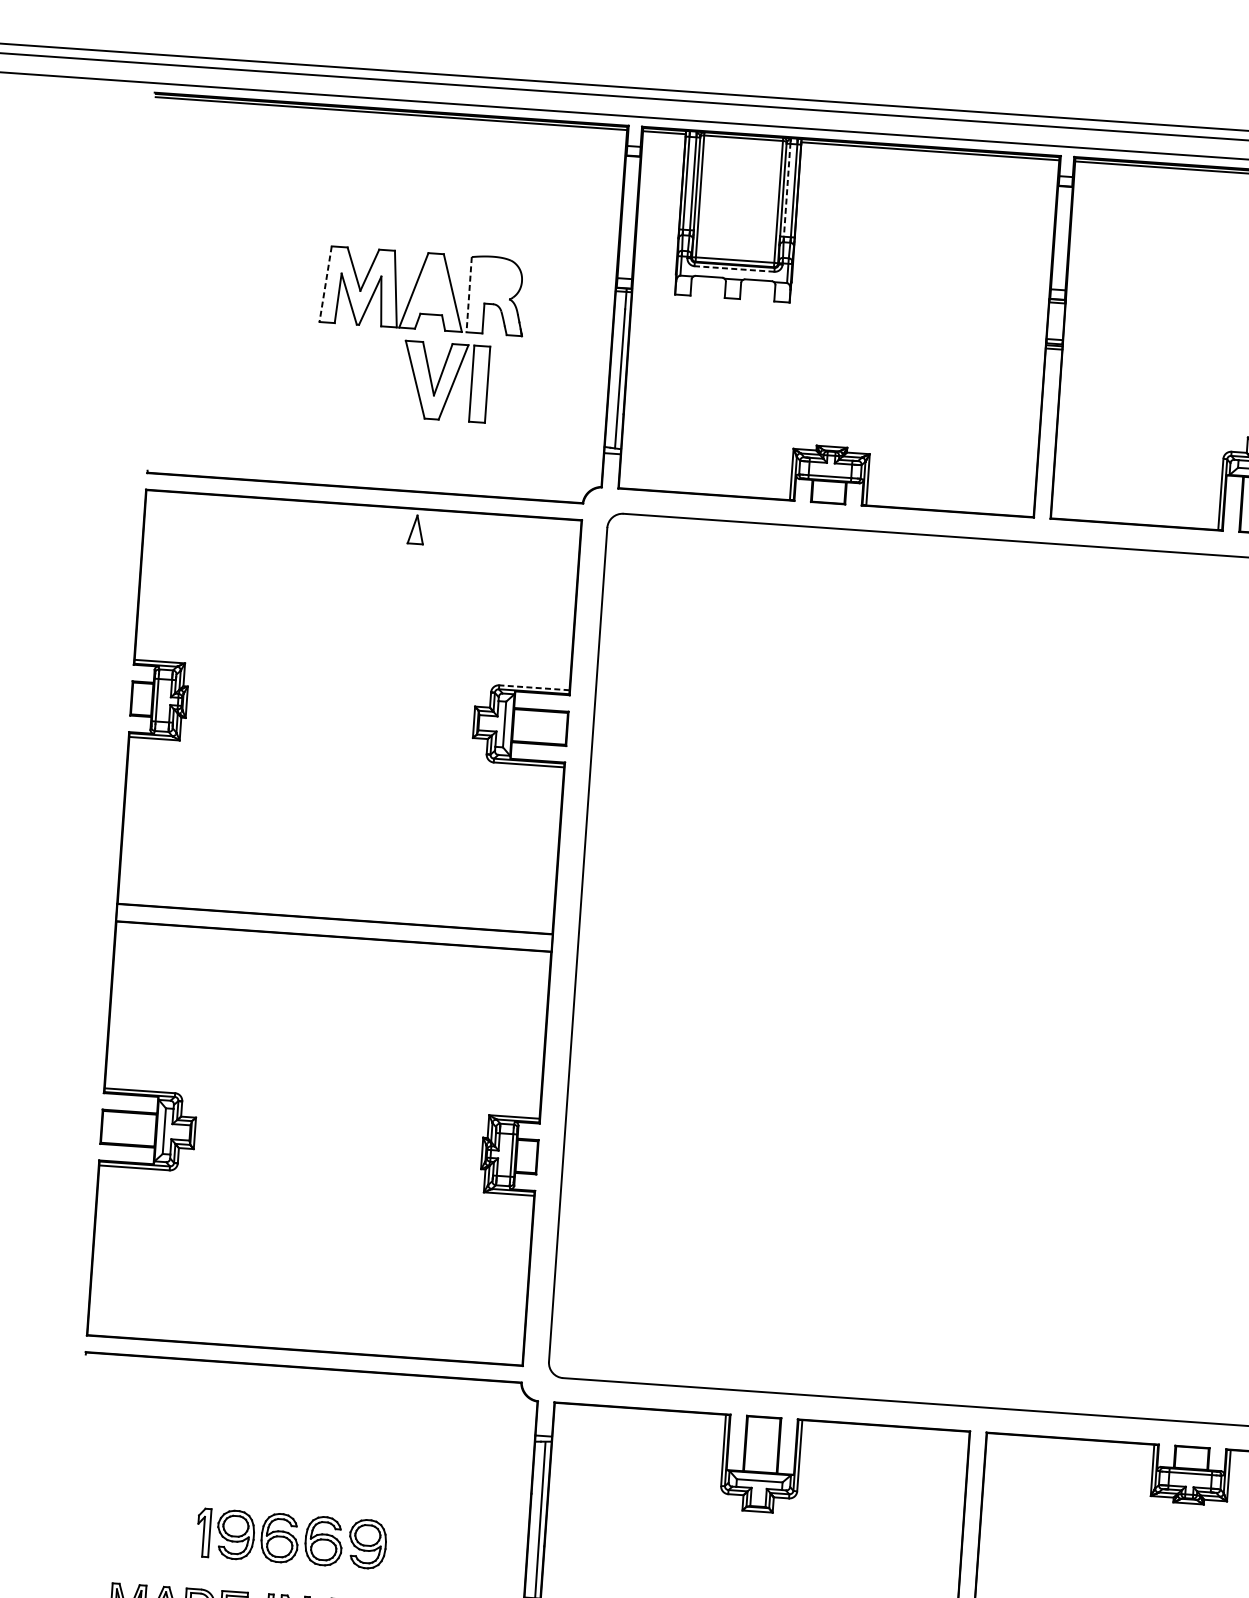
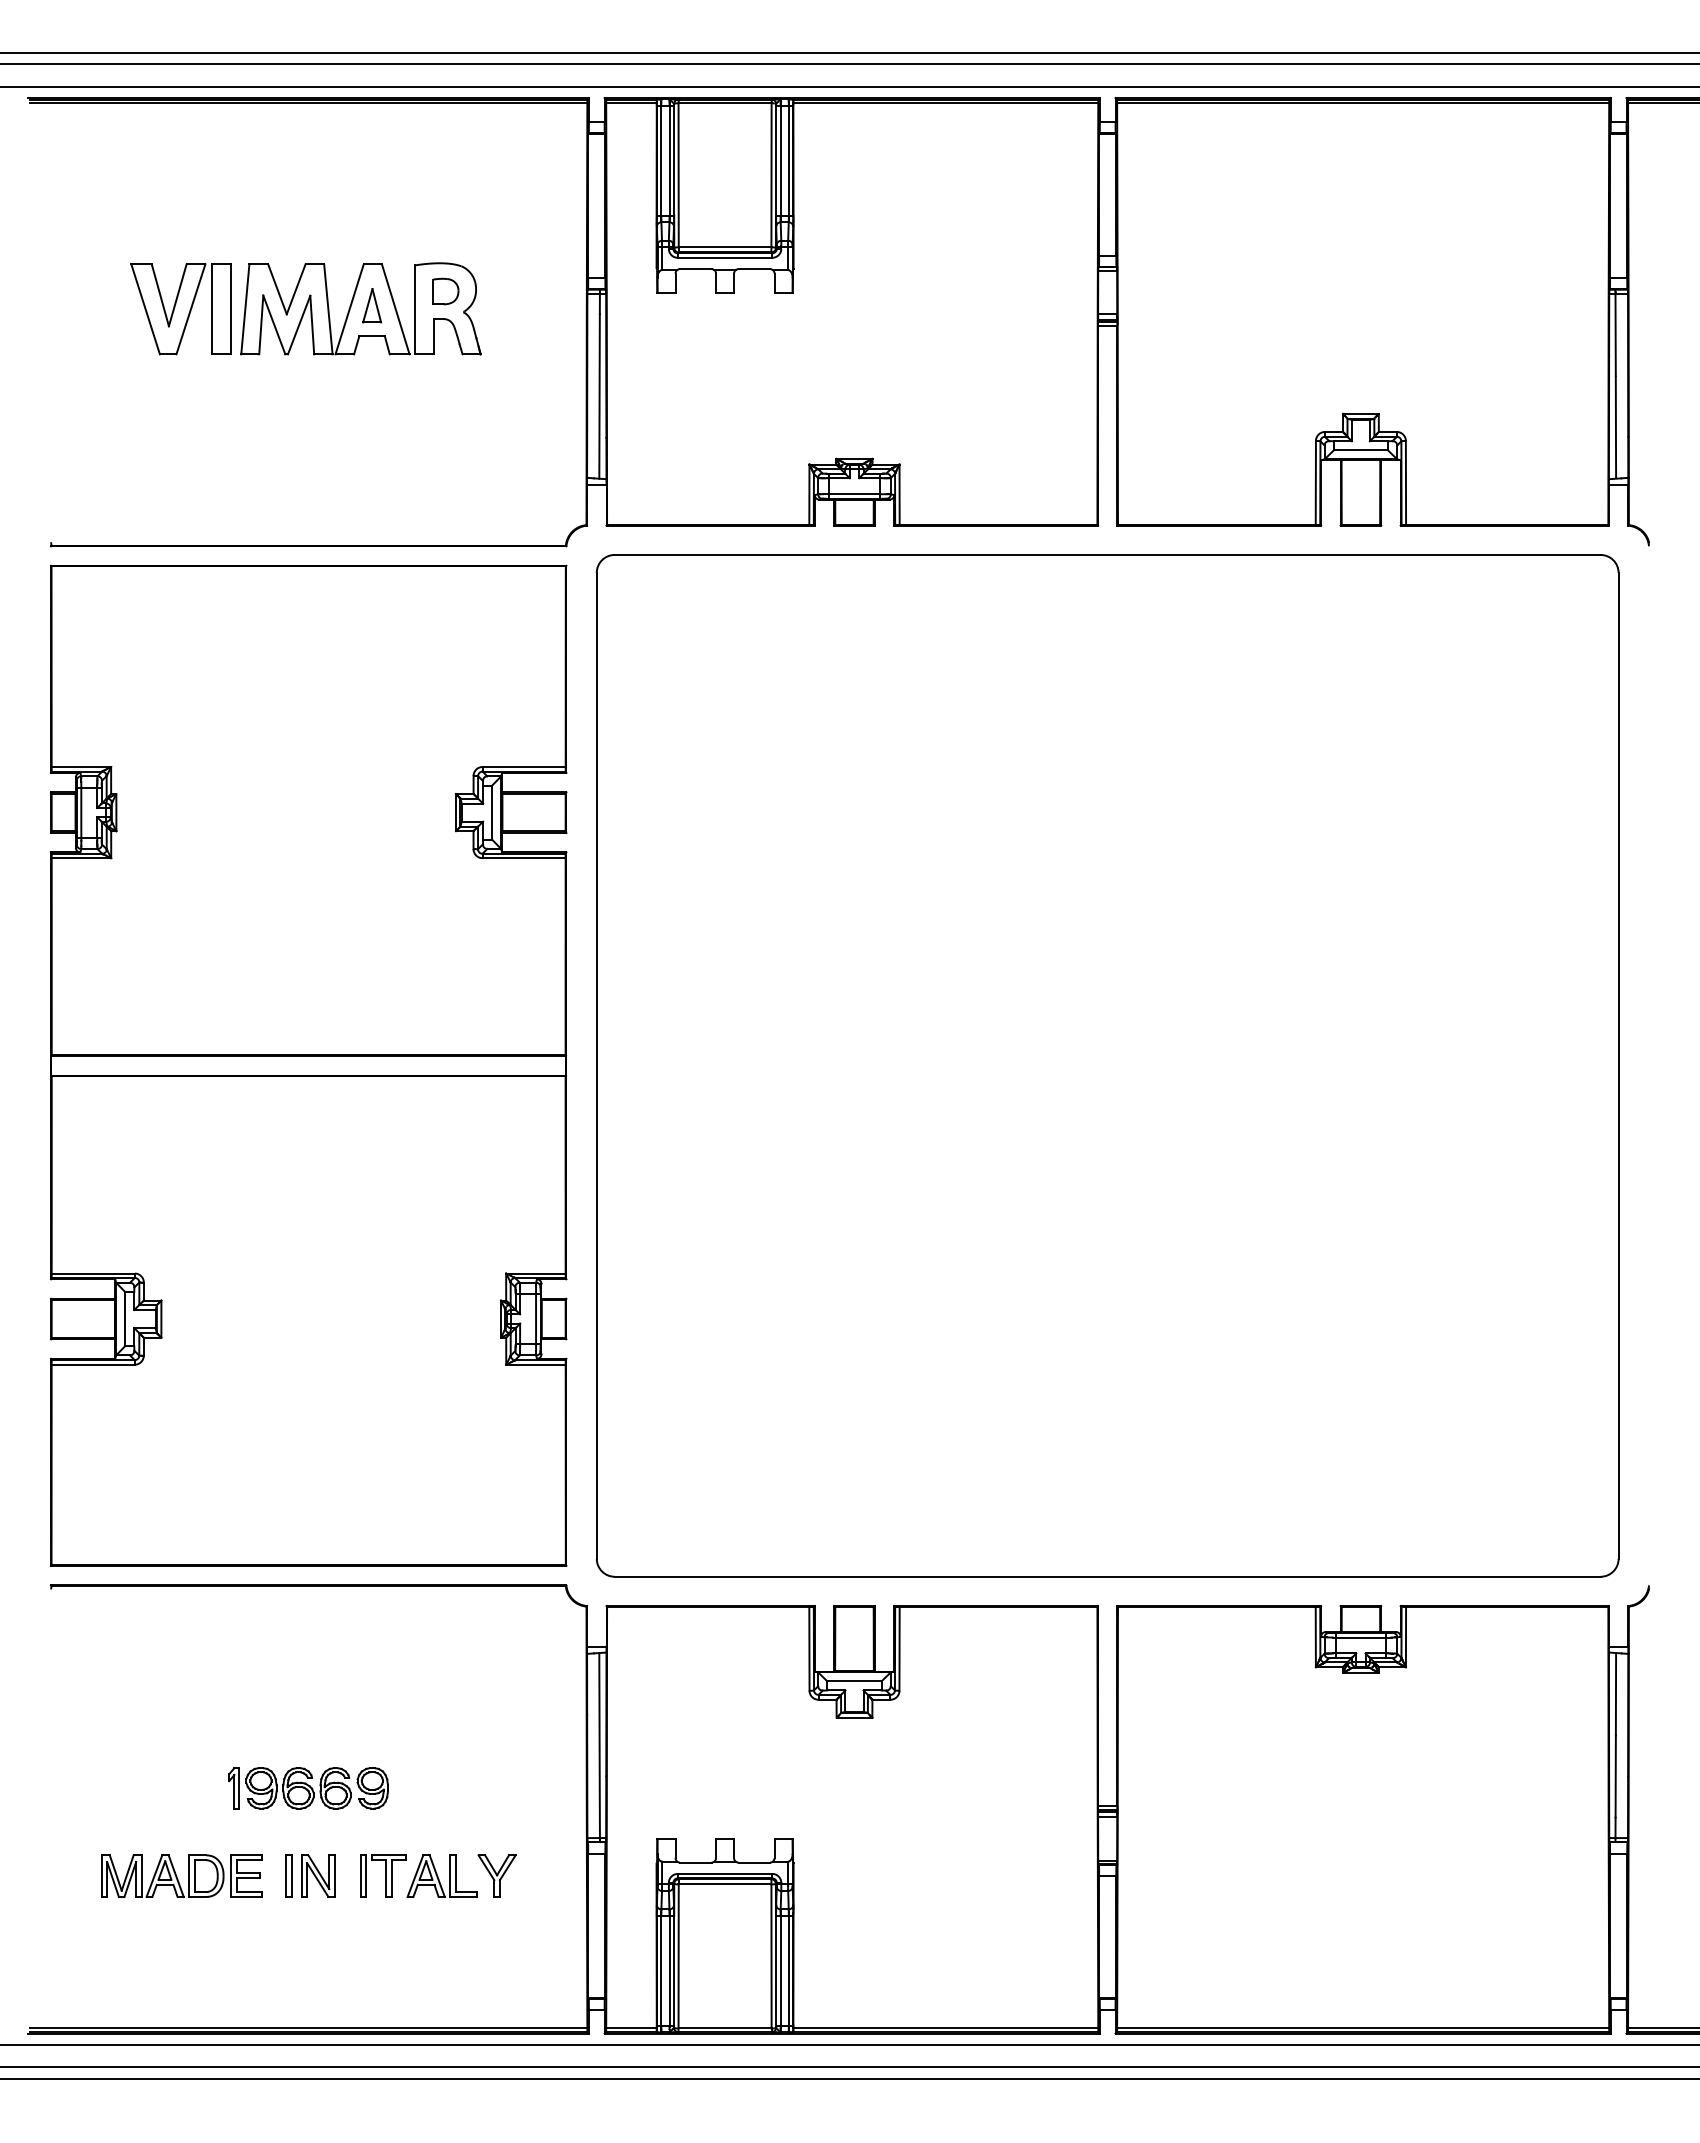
line: (787, 189) -> (780, 160), dashed -> solid
line: (733, 268) -> (724, 257), dashed -> solid
part: (496, 280) -> (445, 291), added
line: (325, 284) -> (245, 309), dashed -> solid
line: (469, 295) -> (415, 310), dashed -> solid
part: (444, 381) -> (180, 309), moved
part: (416, 529) -> (372, 305), moved
line: (534, 687) -> (524, 766), dashed -> solid
part: (291, 1539) -> (308, 1788), size x0.71

